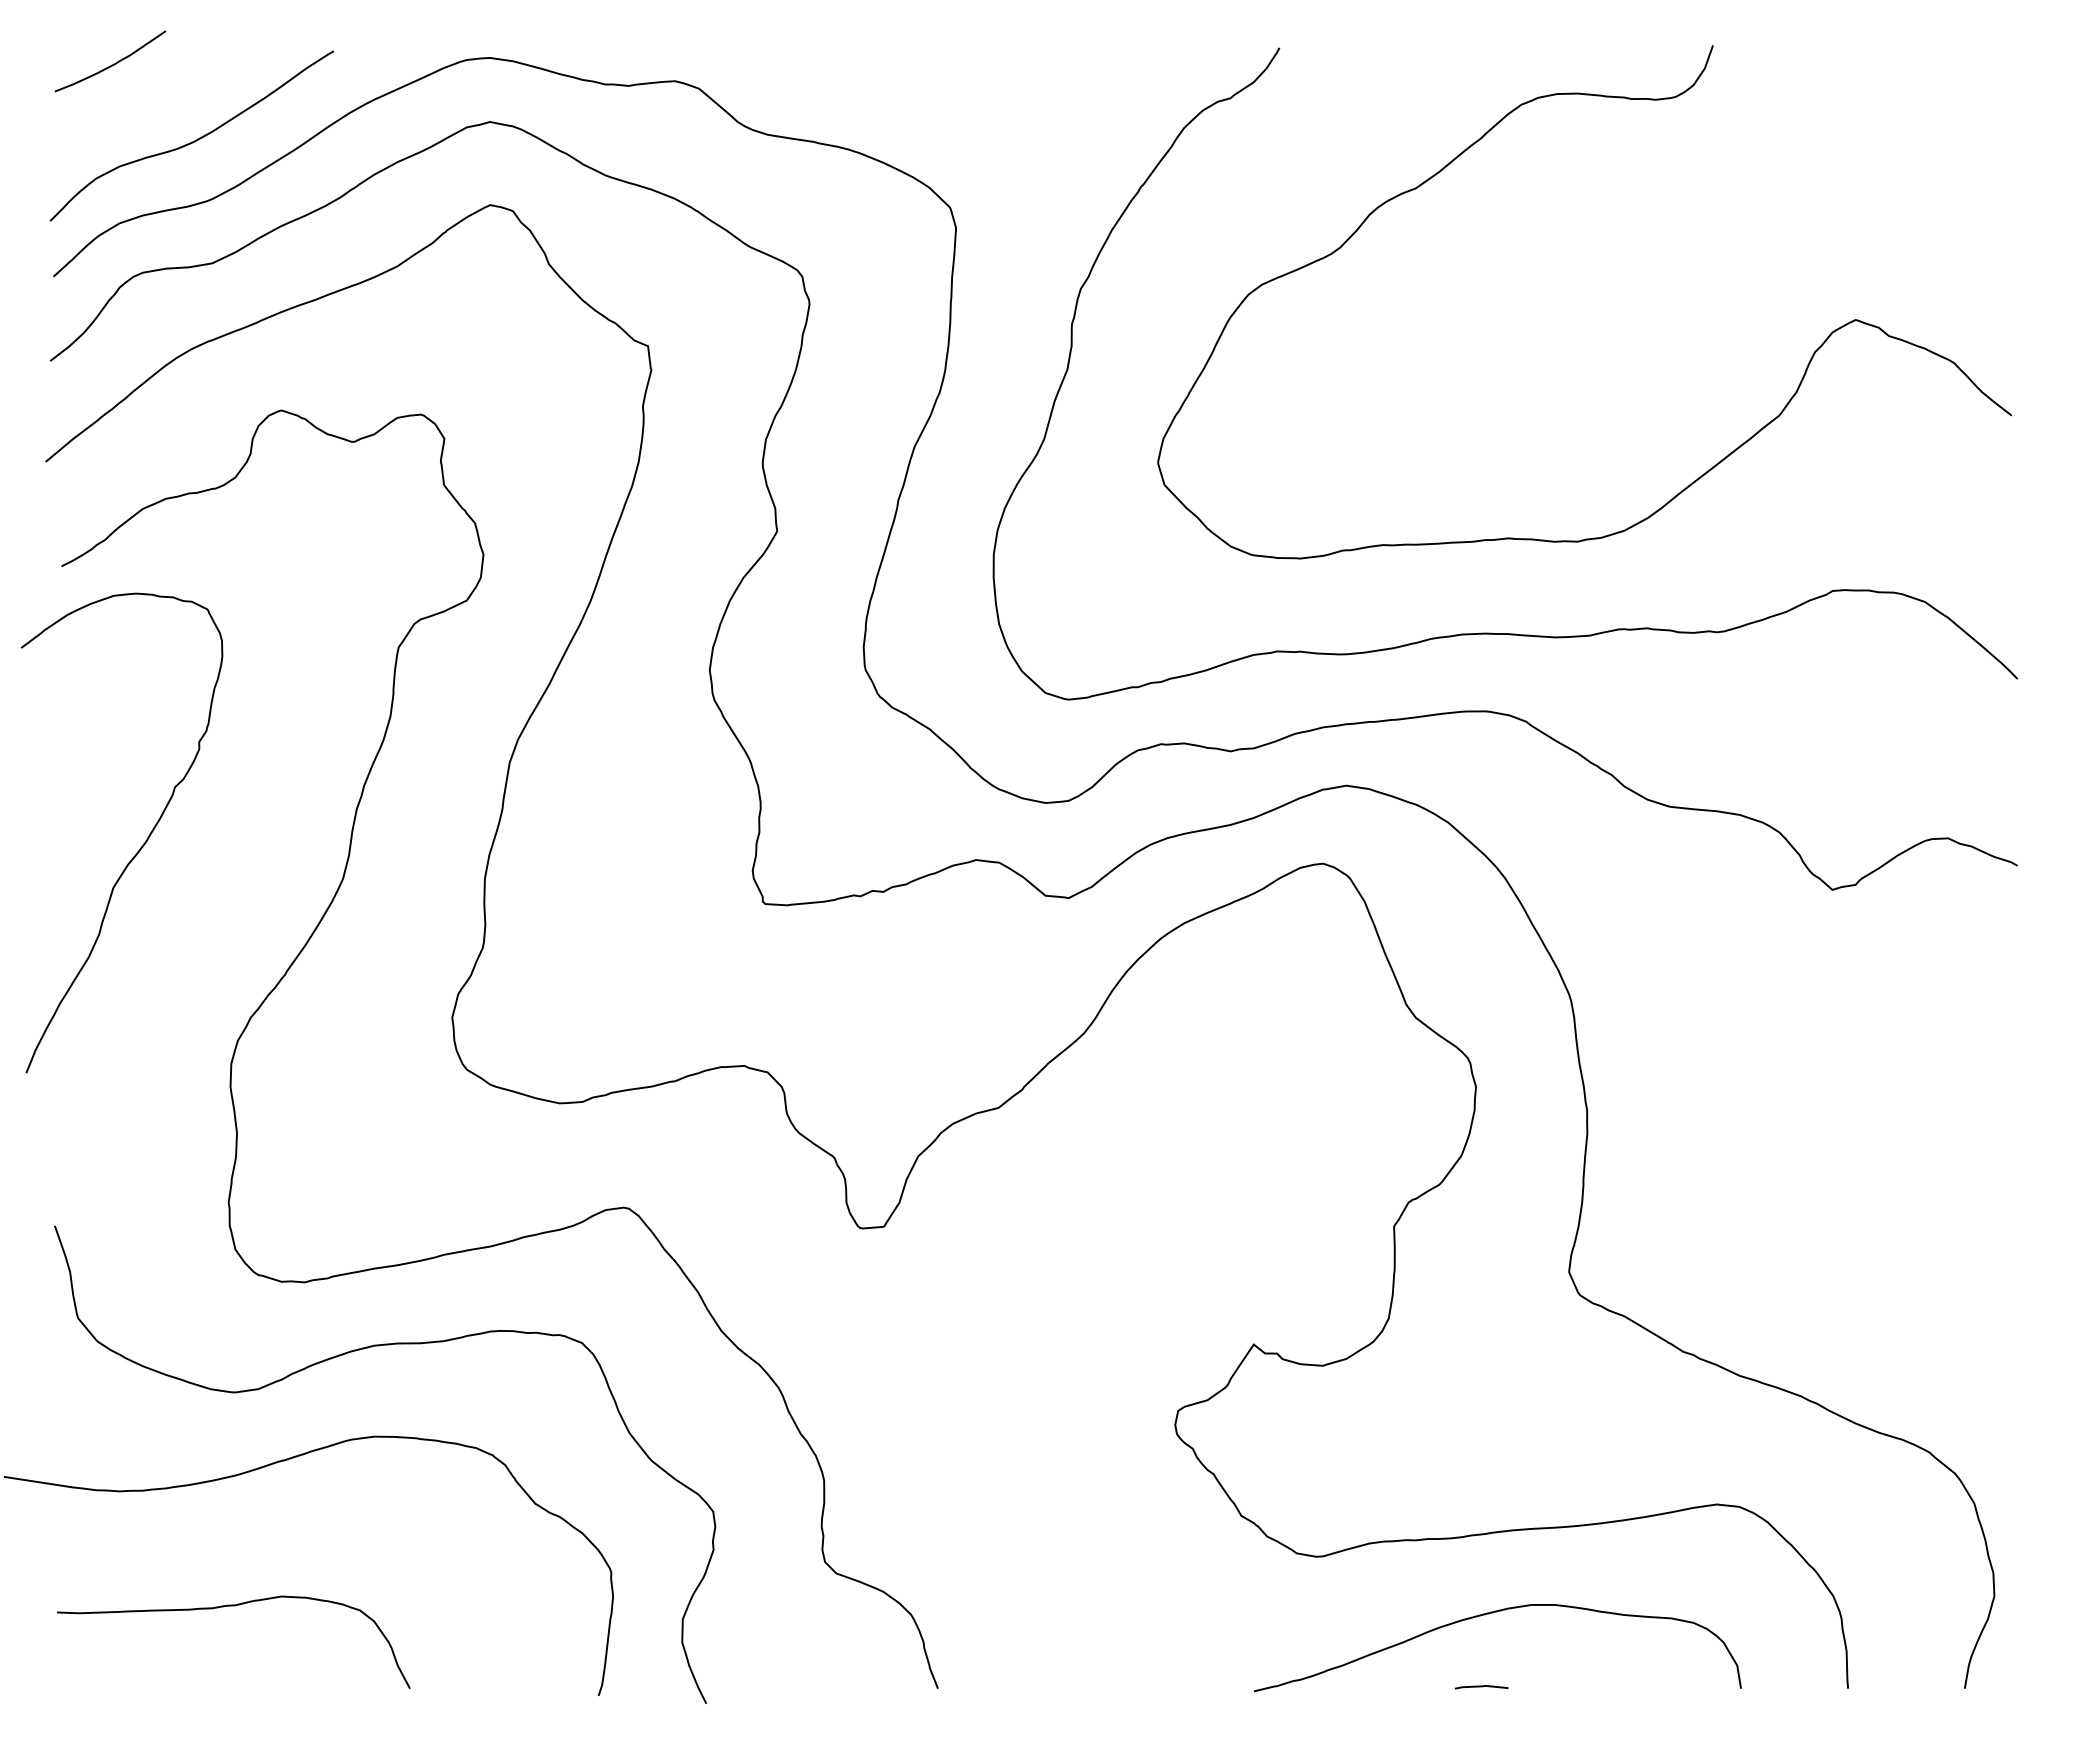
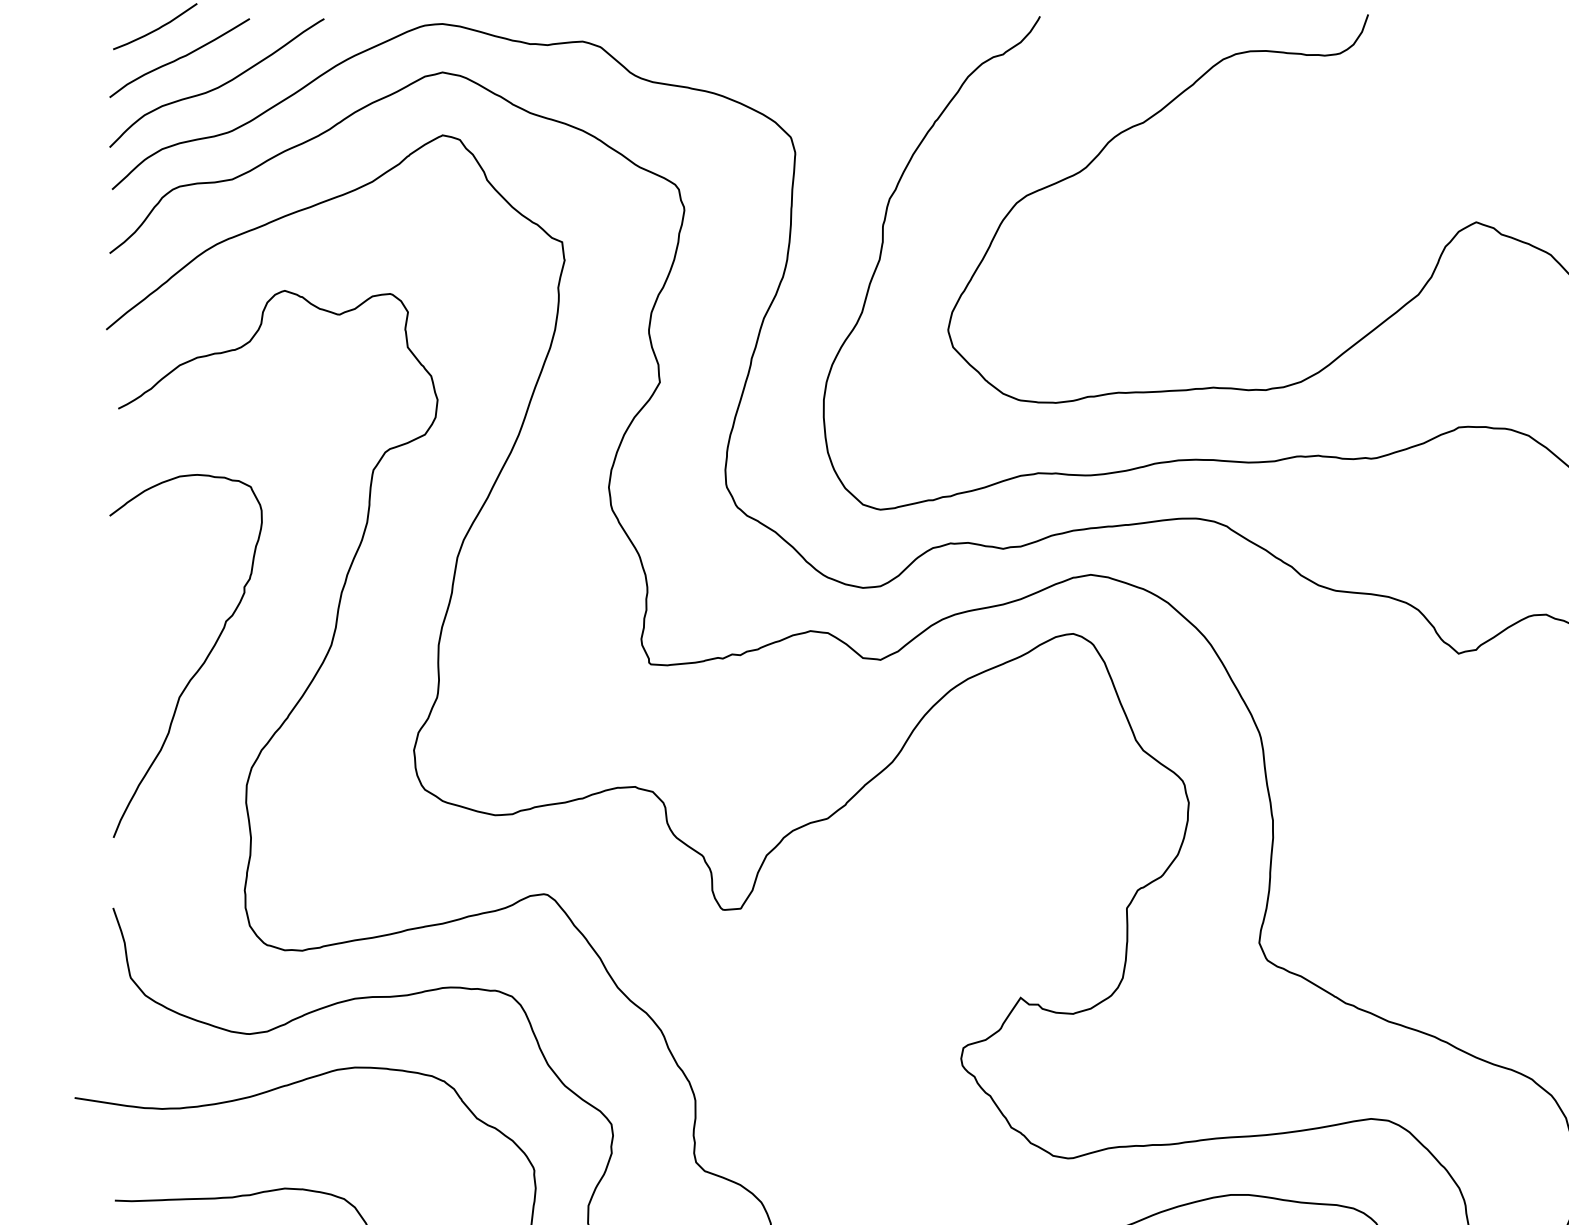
curve: (142, 102) -> (179, 57), added
curve: (139, 848) -> (199, 667), moved

